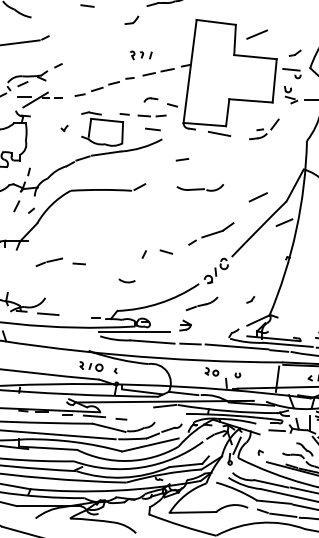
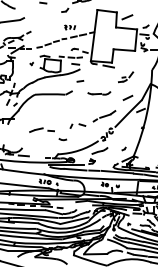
part: (265, 129) -> (126, 77), moved
line: (182, 160) -> (80, 81), moved
part: (59, 260) -> (41, 129), moved

